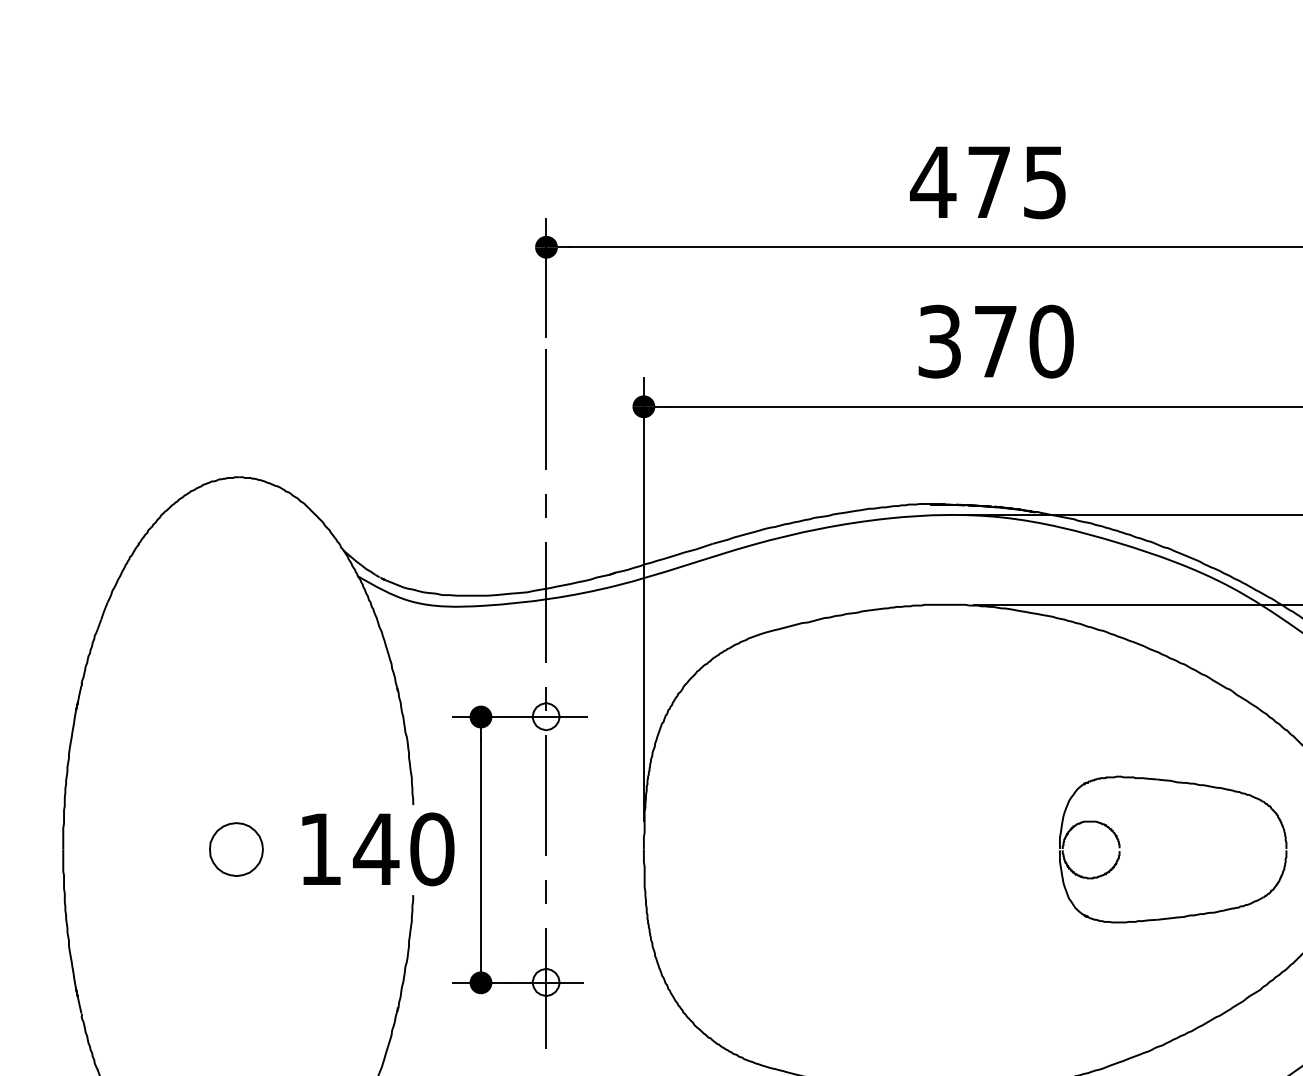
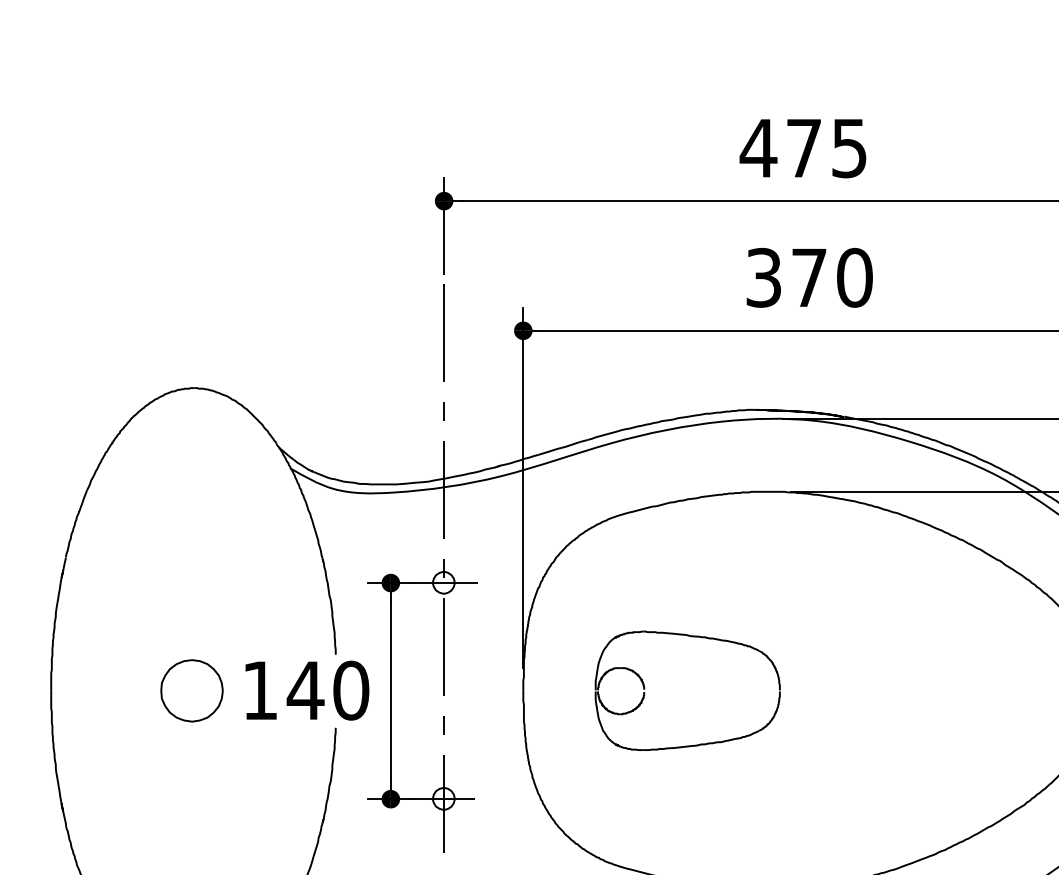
part: (1120, 847) -> (644, 689), moved
part: (236, 849) -> (192, 690), size x1.43

